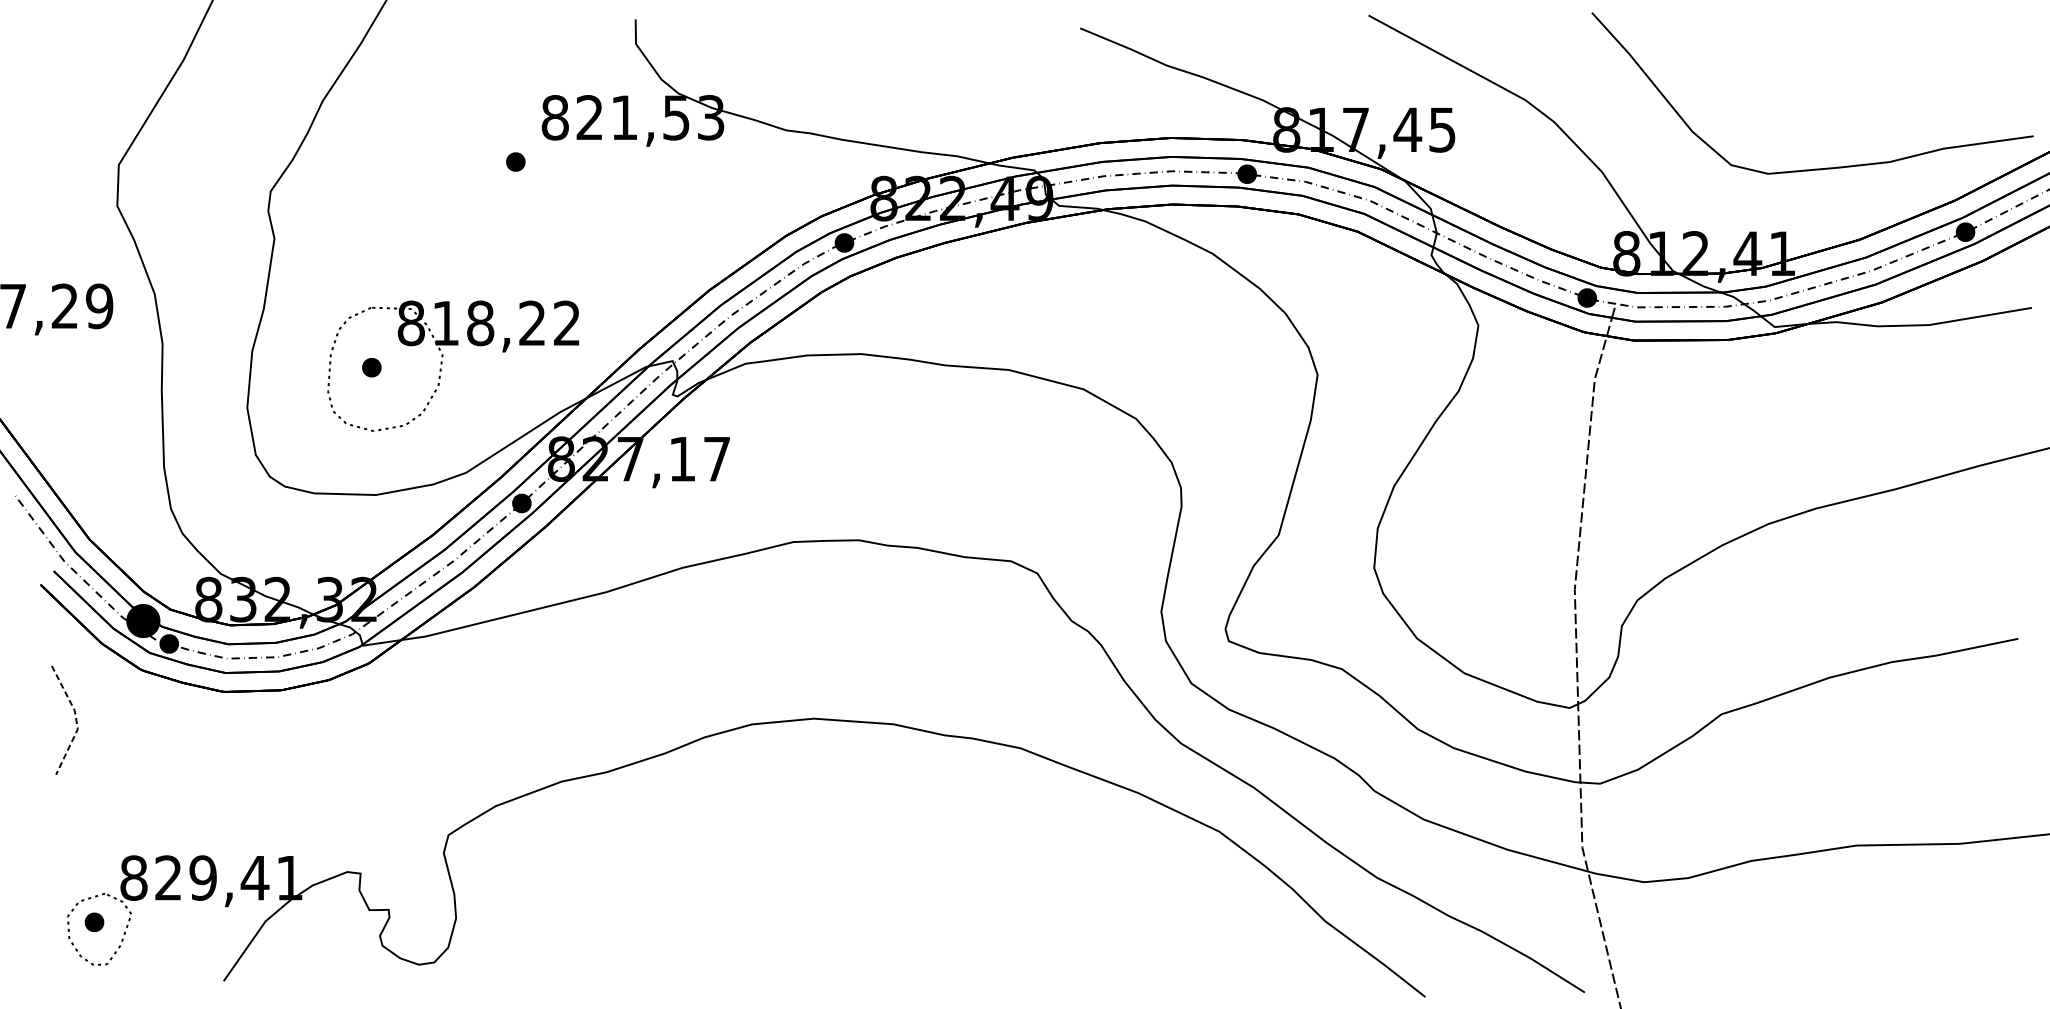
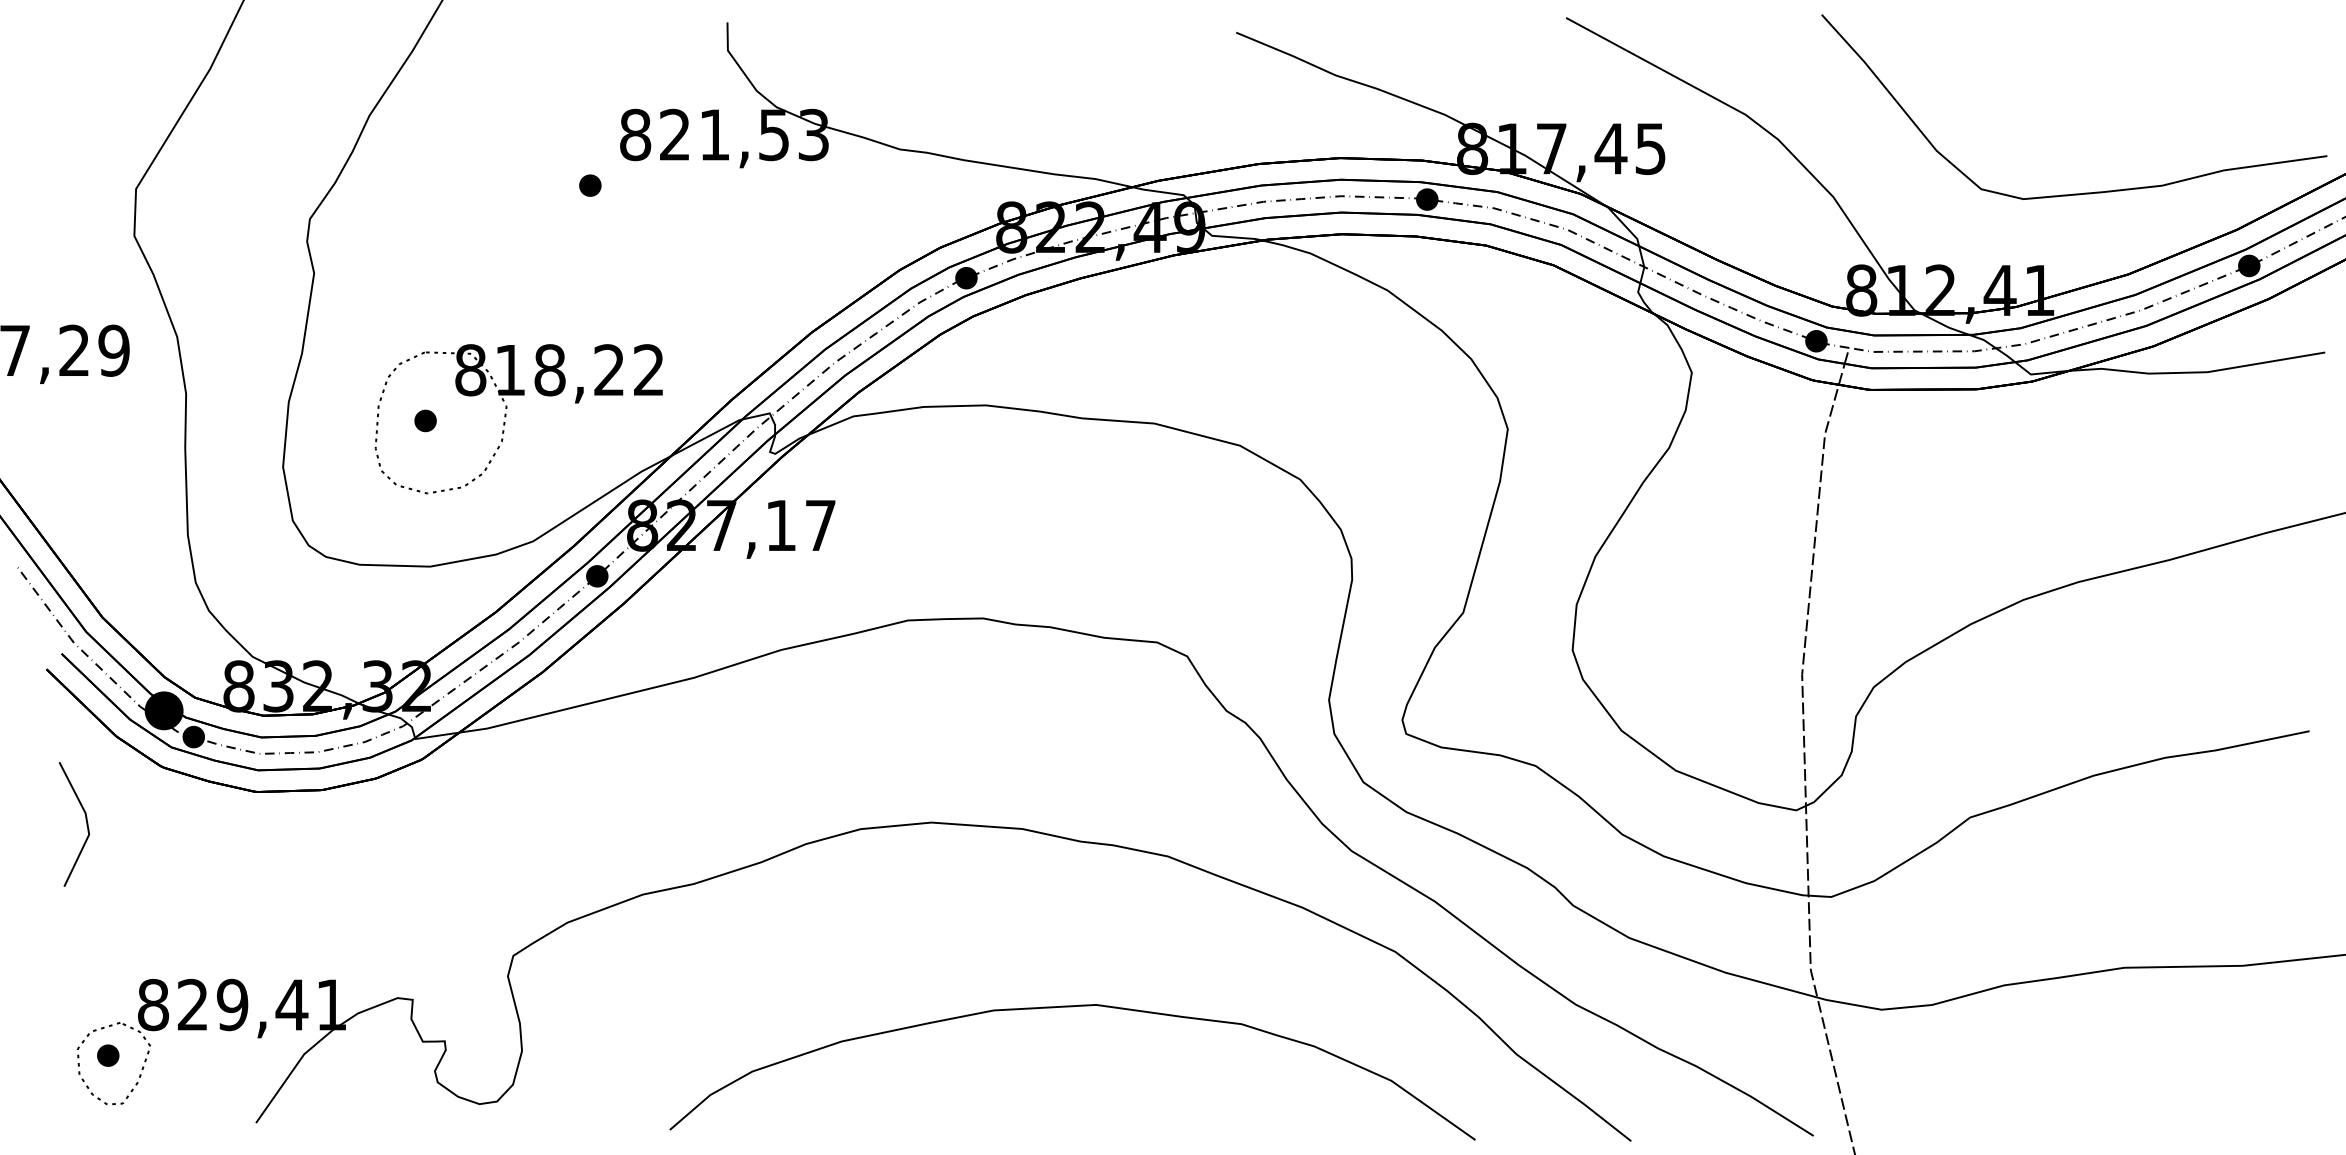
line: (76, 719) -> (87, 823), dashed -> solid
curve: (937, 880) -> (1072, 1007), added

